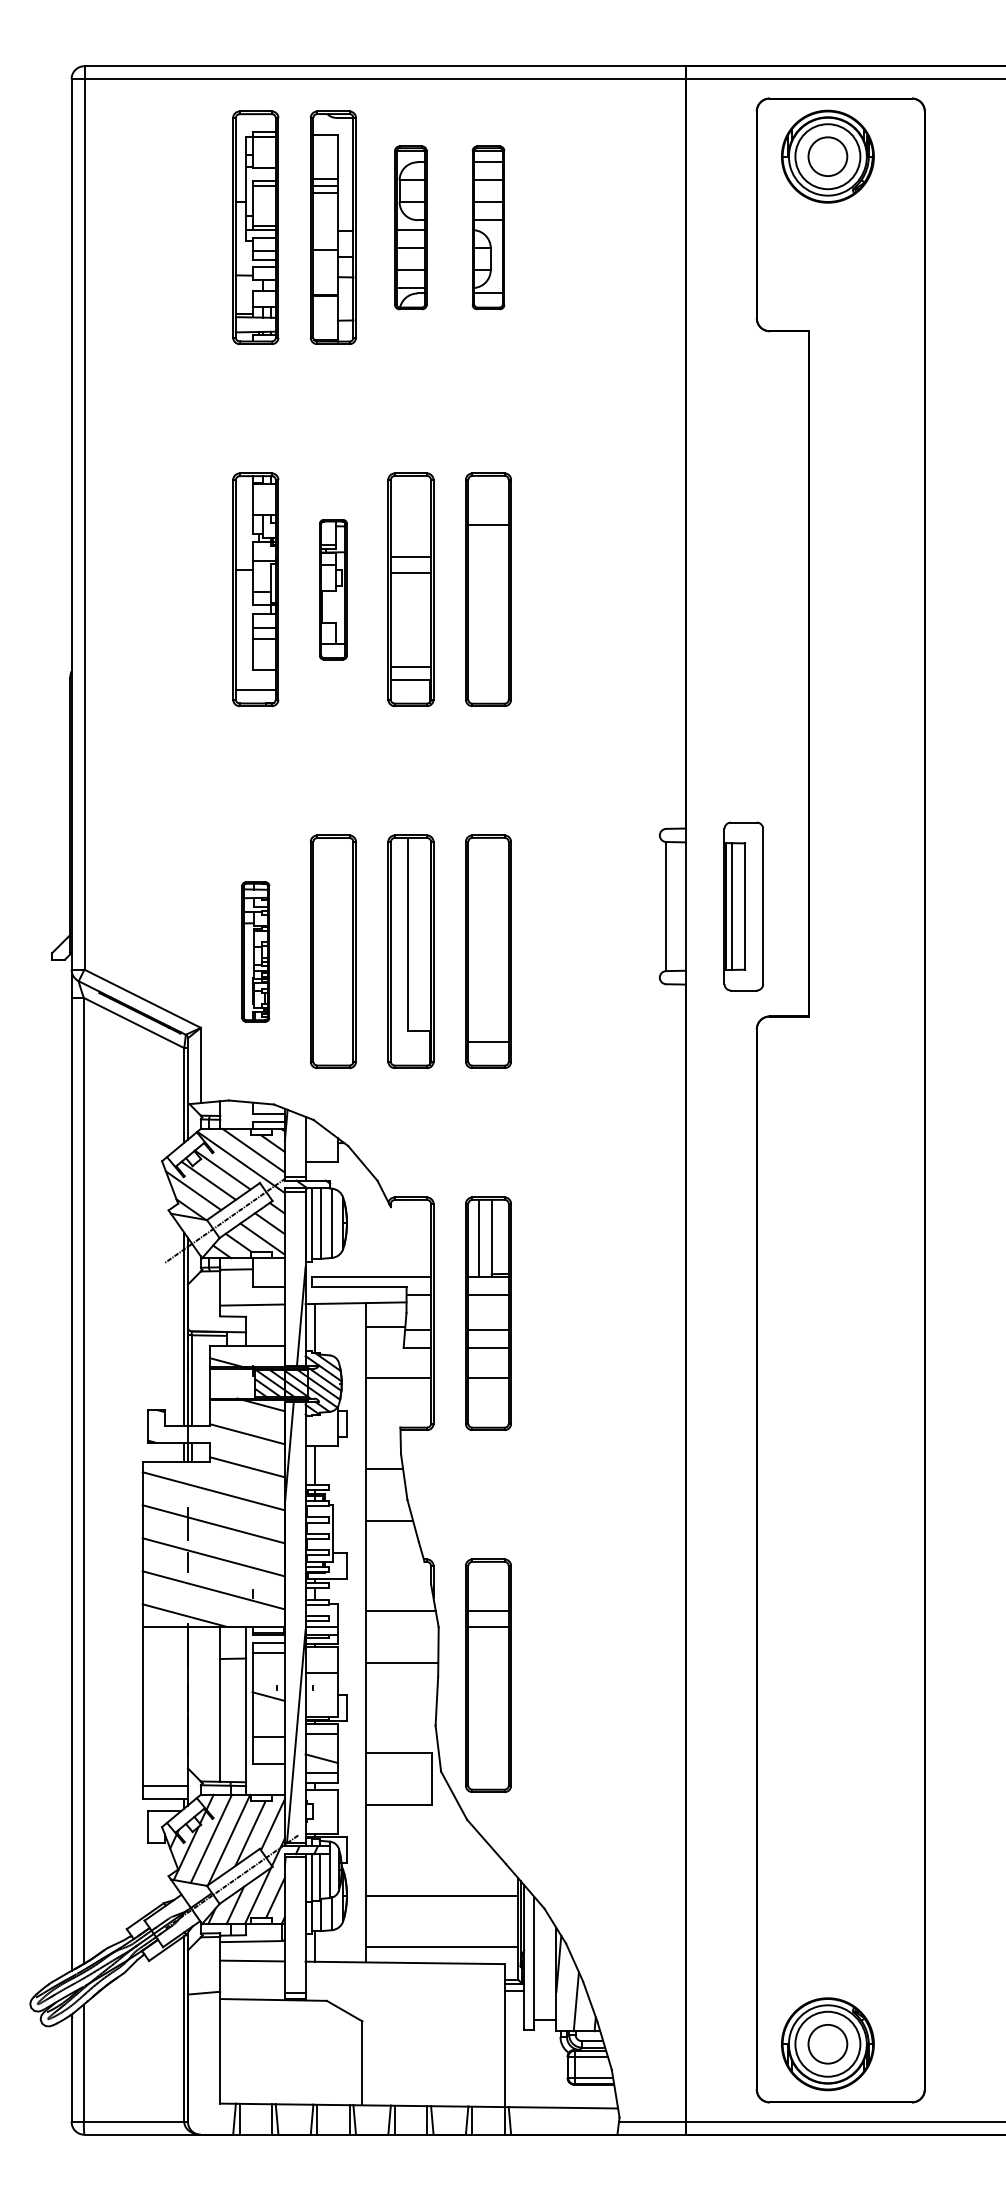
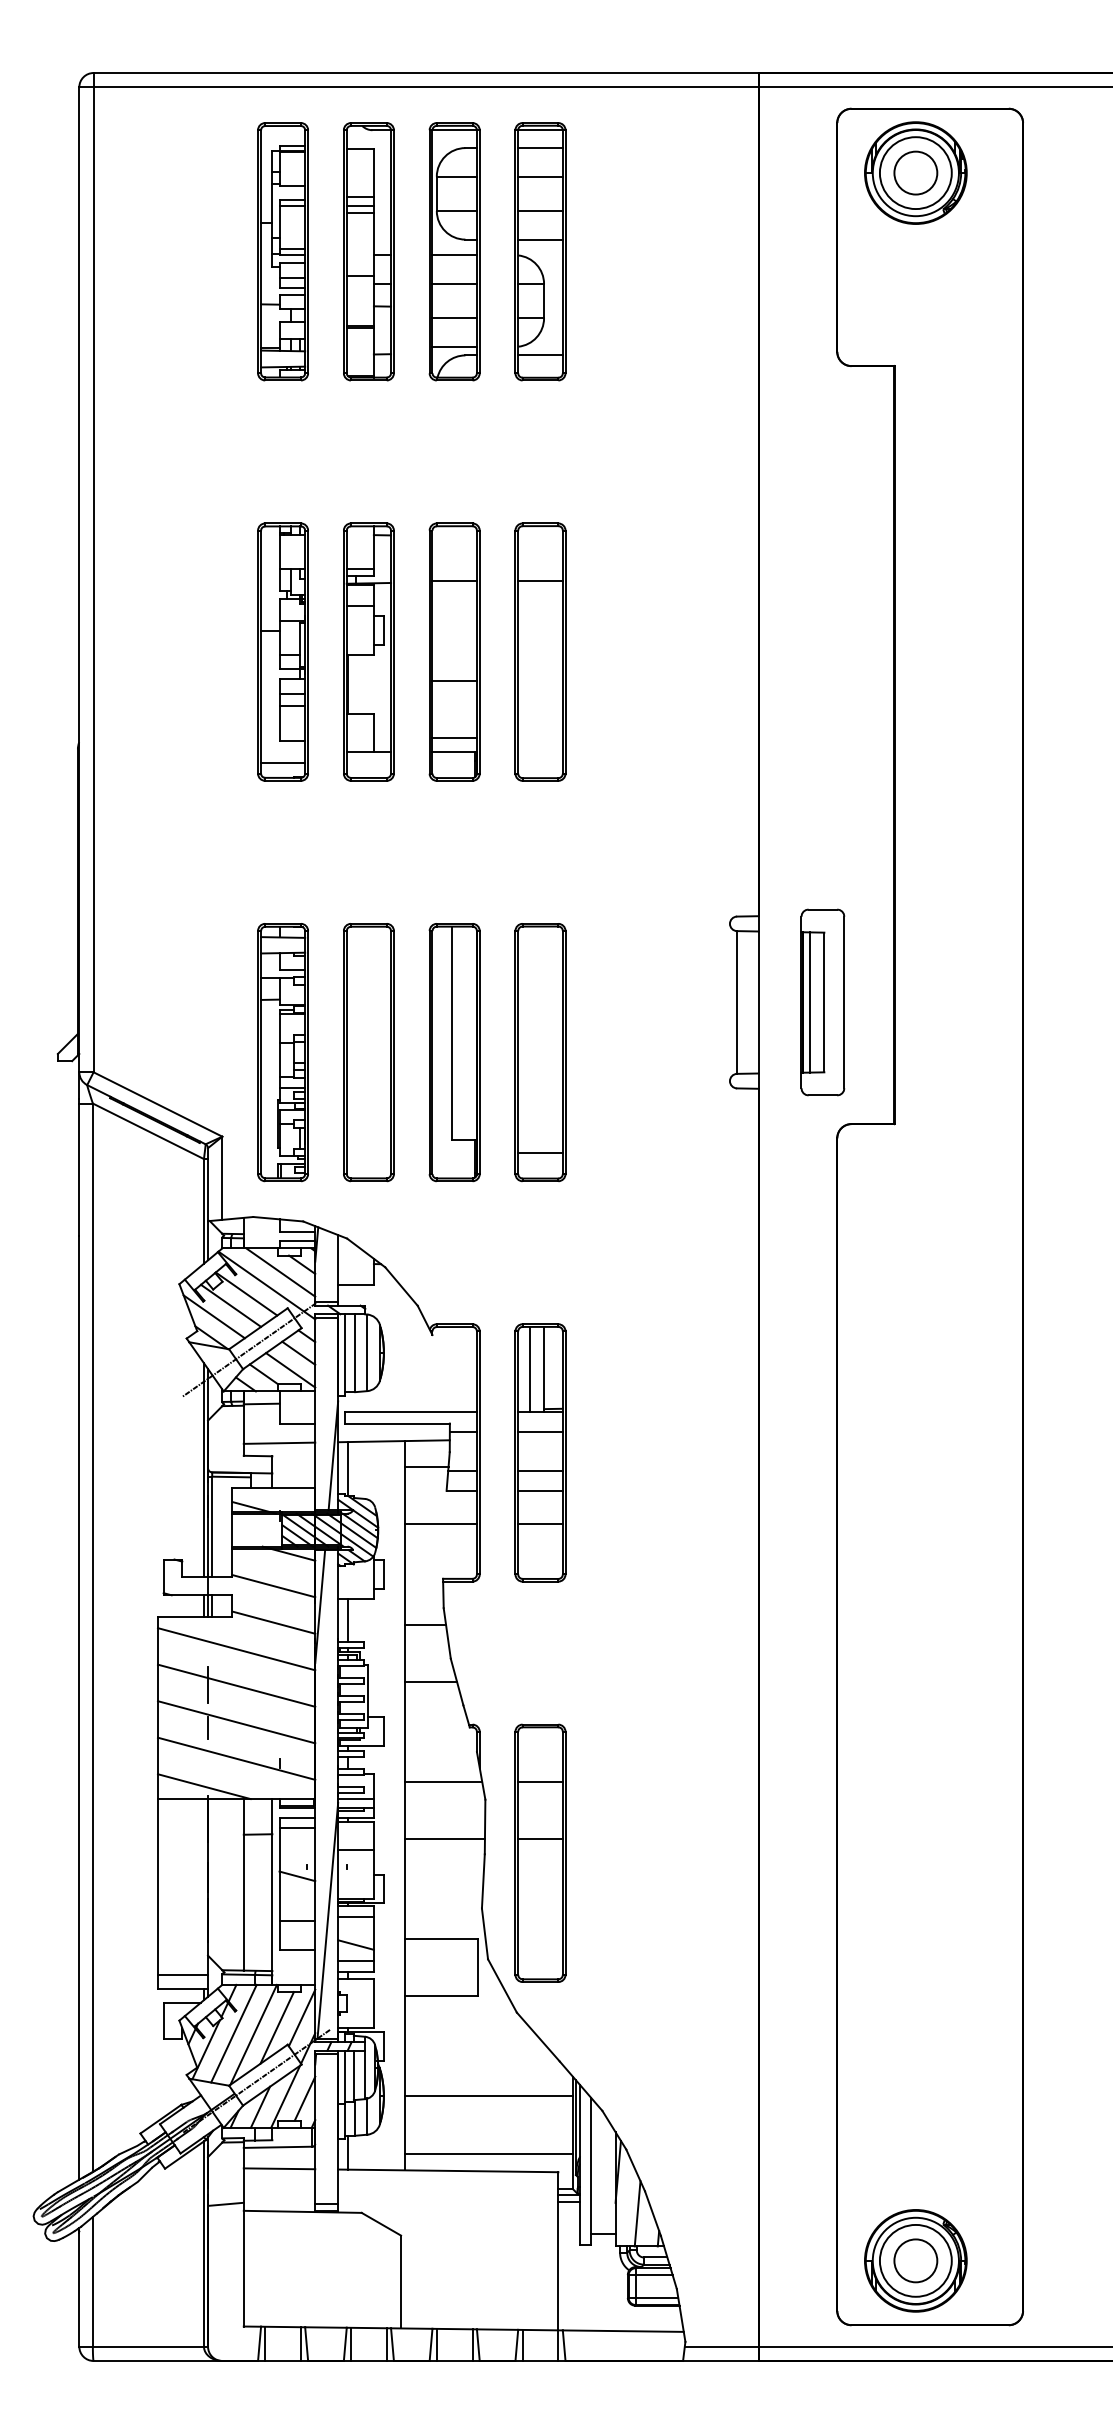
part: (410, 227) -> (454, 251), size x1.43
part: (488, 227) -> (540, 251), size x1.43
line: (410, 556) -> (454, 580), moved
line: (410, 572) -> (454, 680), moved
part: (333, 589) -> (368, 651), size x1.67
part: (255, 951) -> (282, 1052), size x1.67
line: (488, 1627) -> (540, 1839), moved

